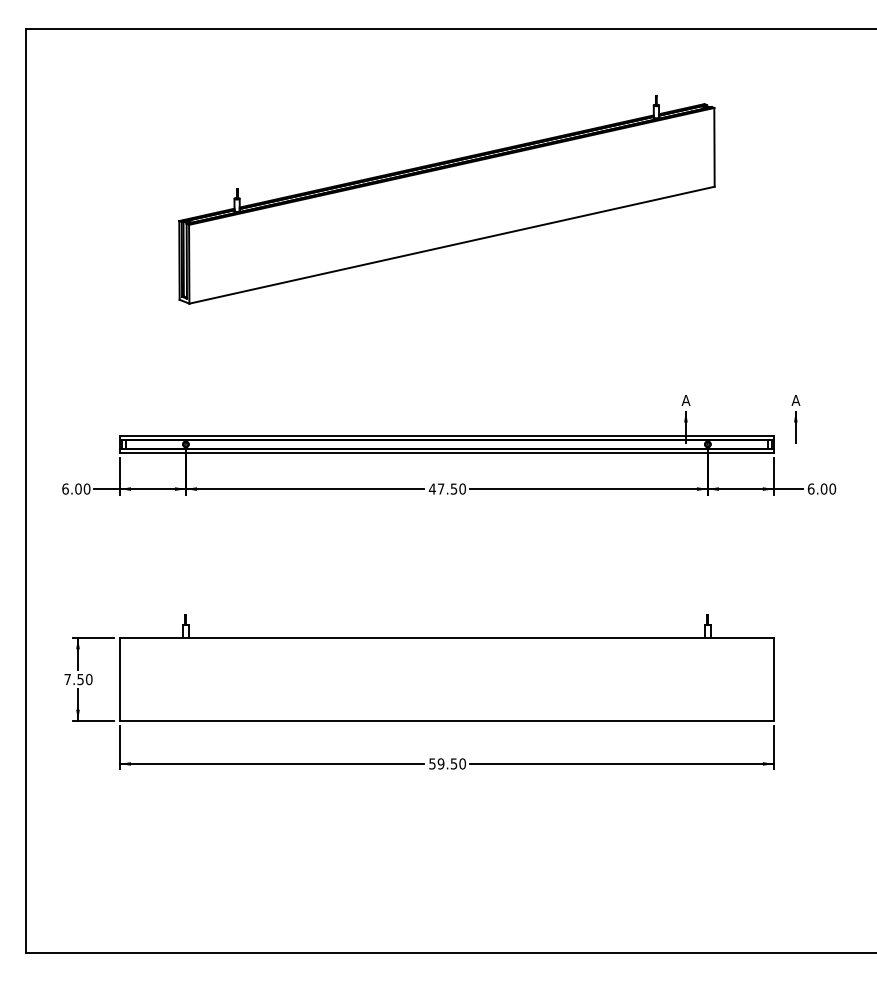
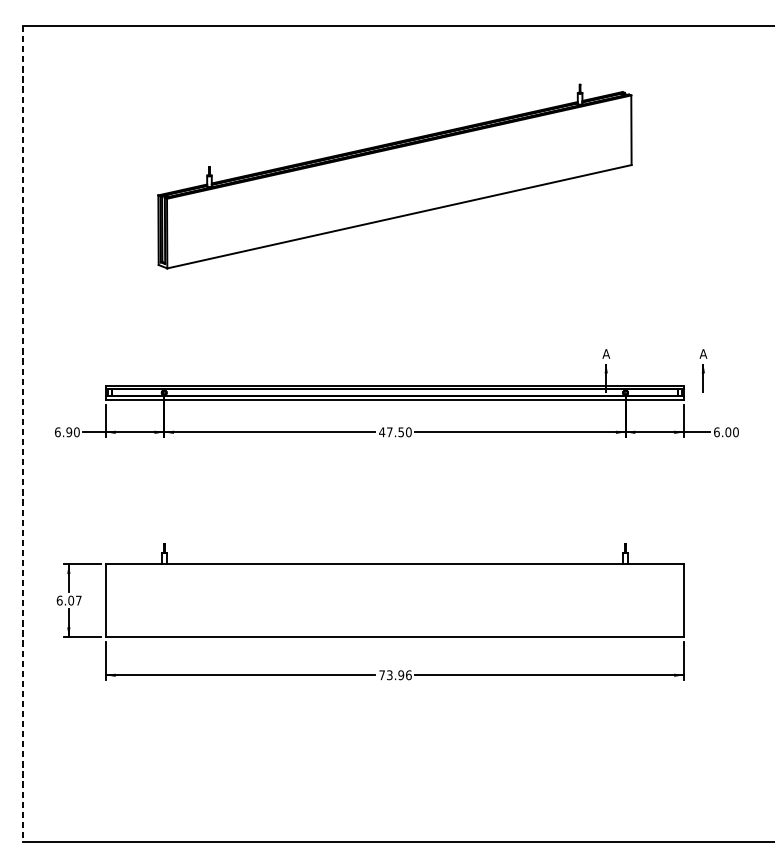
text: (78, 489) -> (69, 432), 6.00 -> 6.90
line: (26, 491) -> (23, 434), solid -> dashed
text: (78, 679) -> (69, 600), 7.50 -> 6.07
text: (447, 763) -> (395, 674), 59.50 -> 73.96

